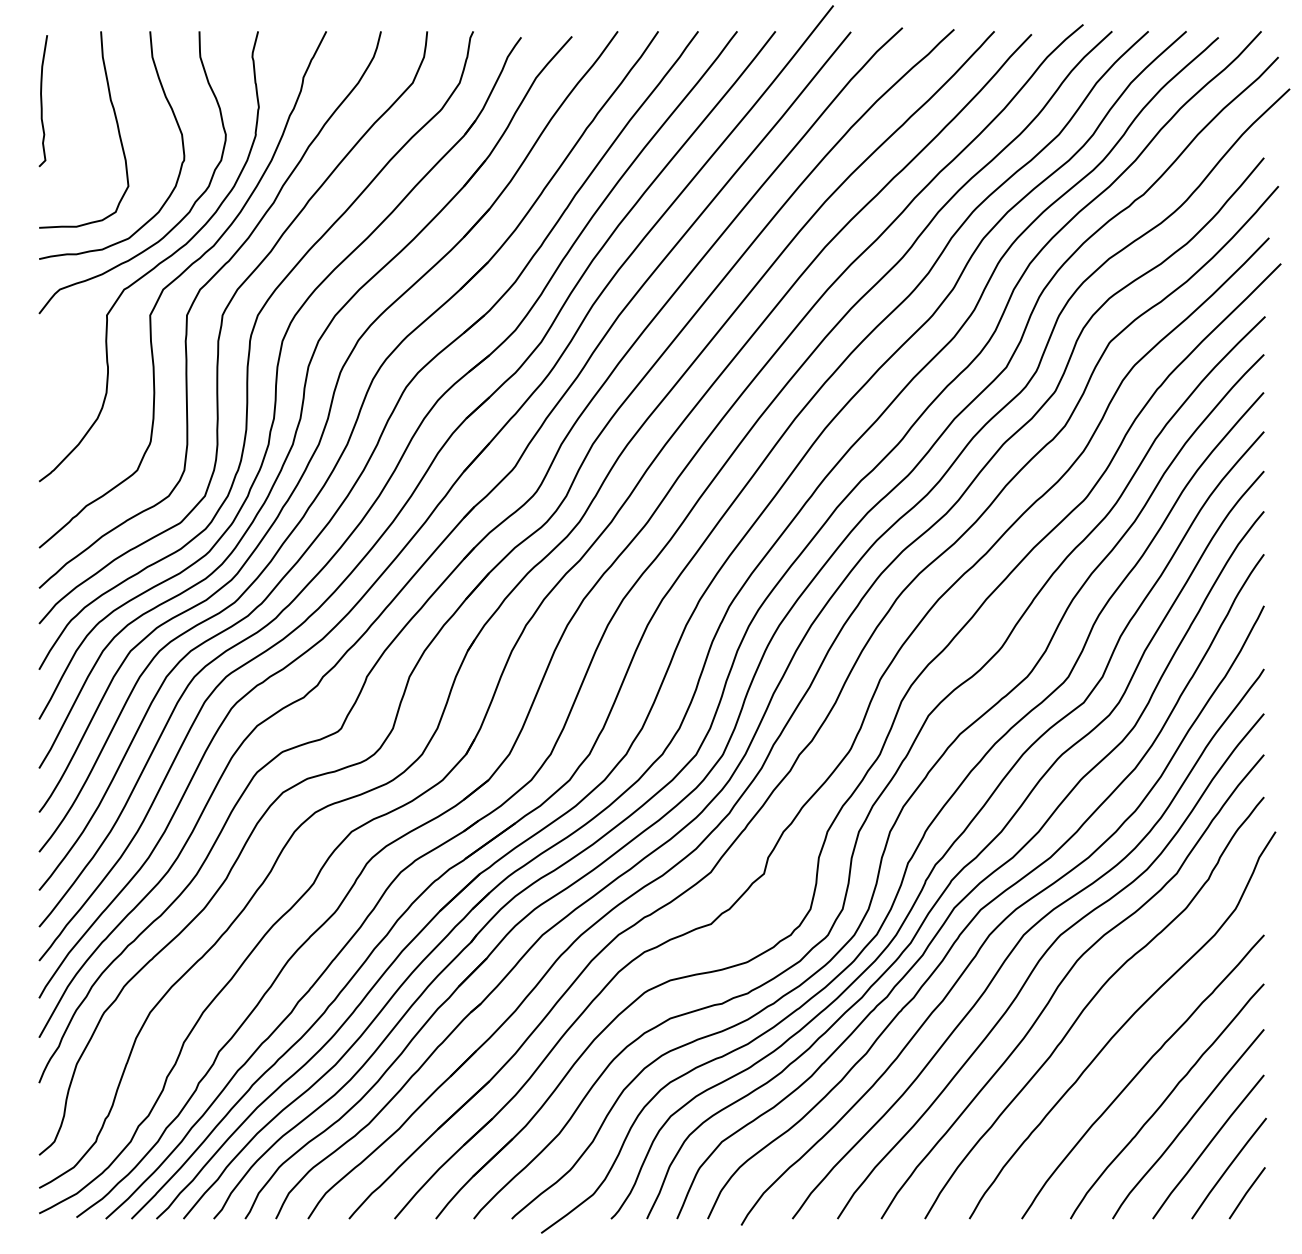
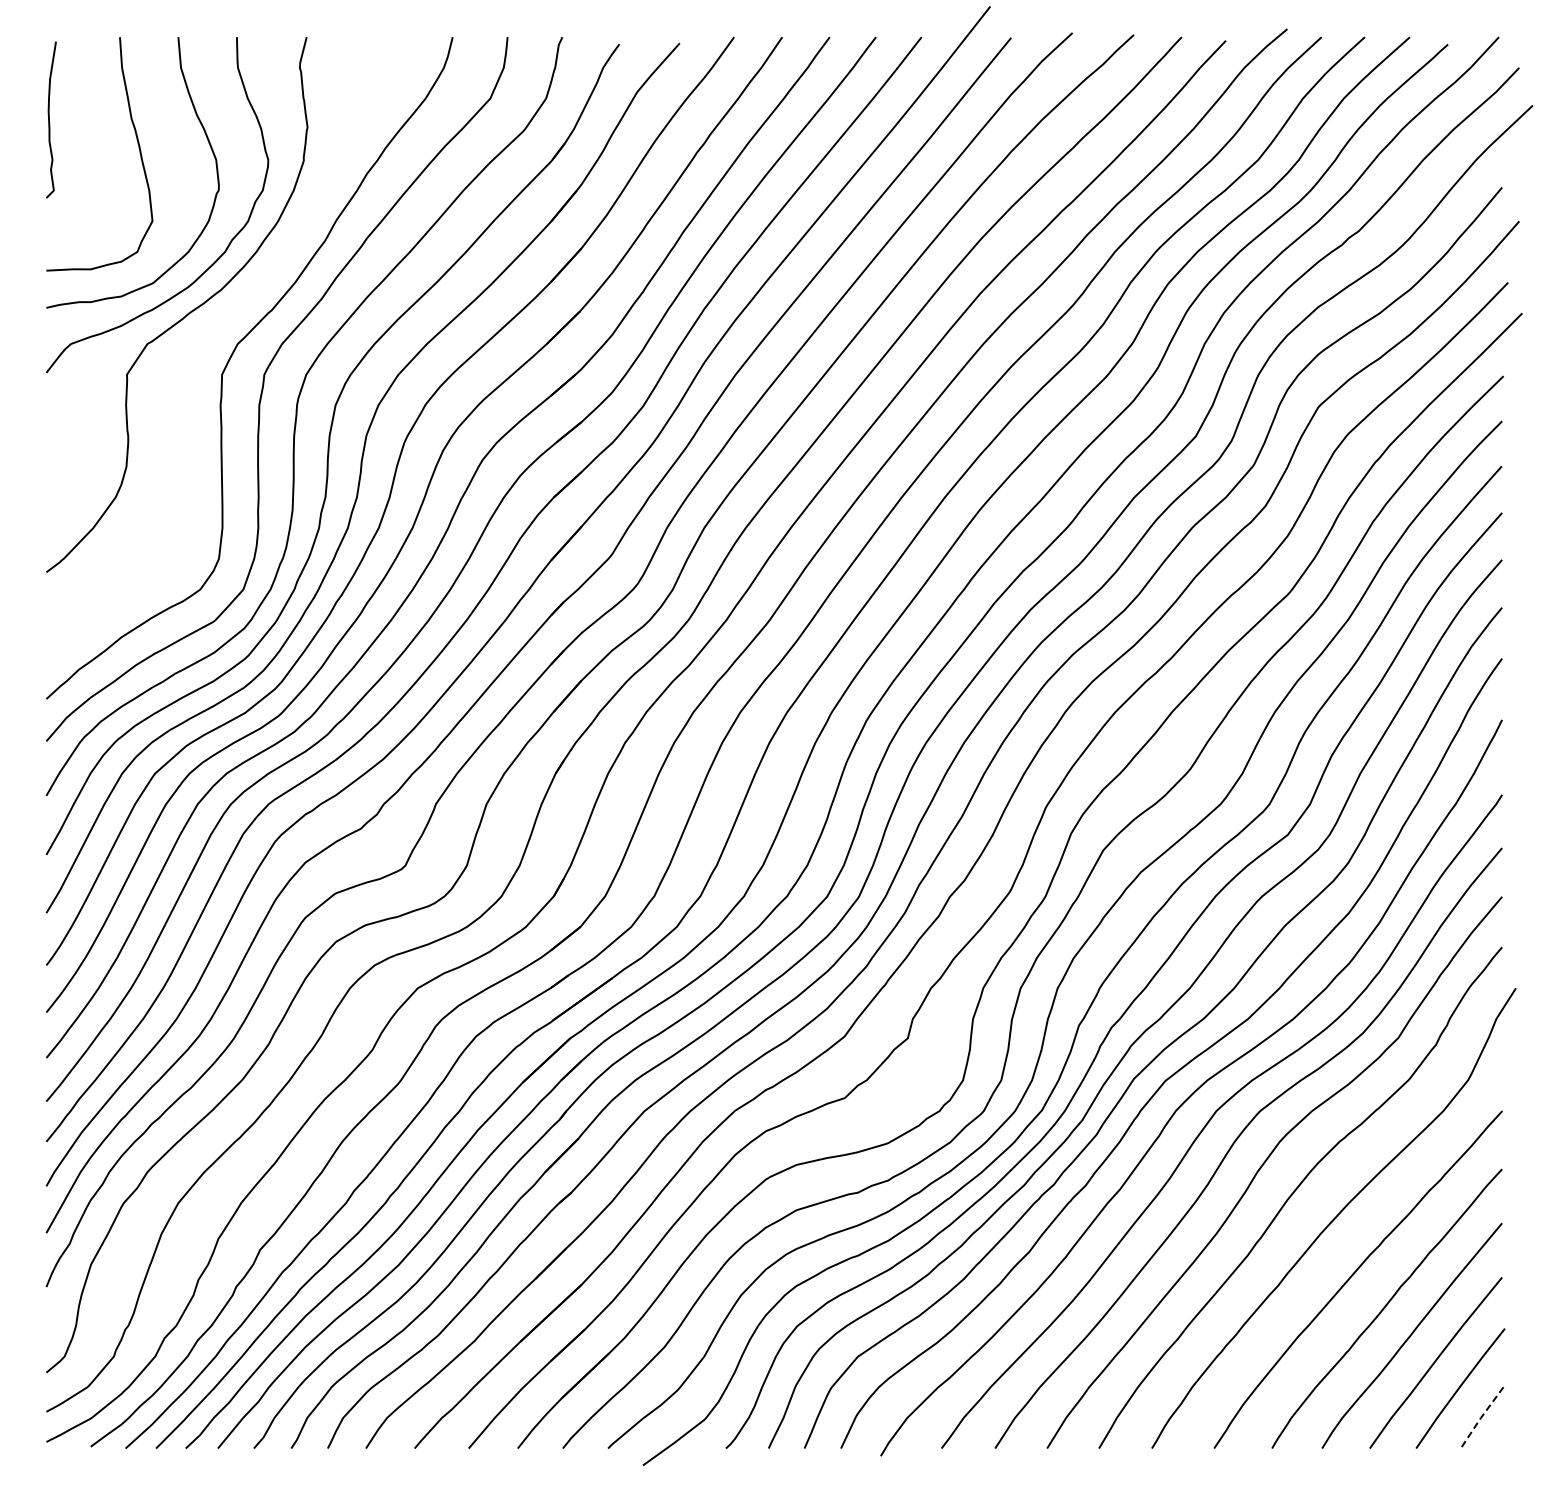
curve: (176, 279) -> (209, 332), removed
line: (1245, 1192) -> (1480, 1417), solid -> dashed

